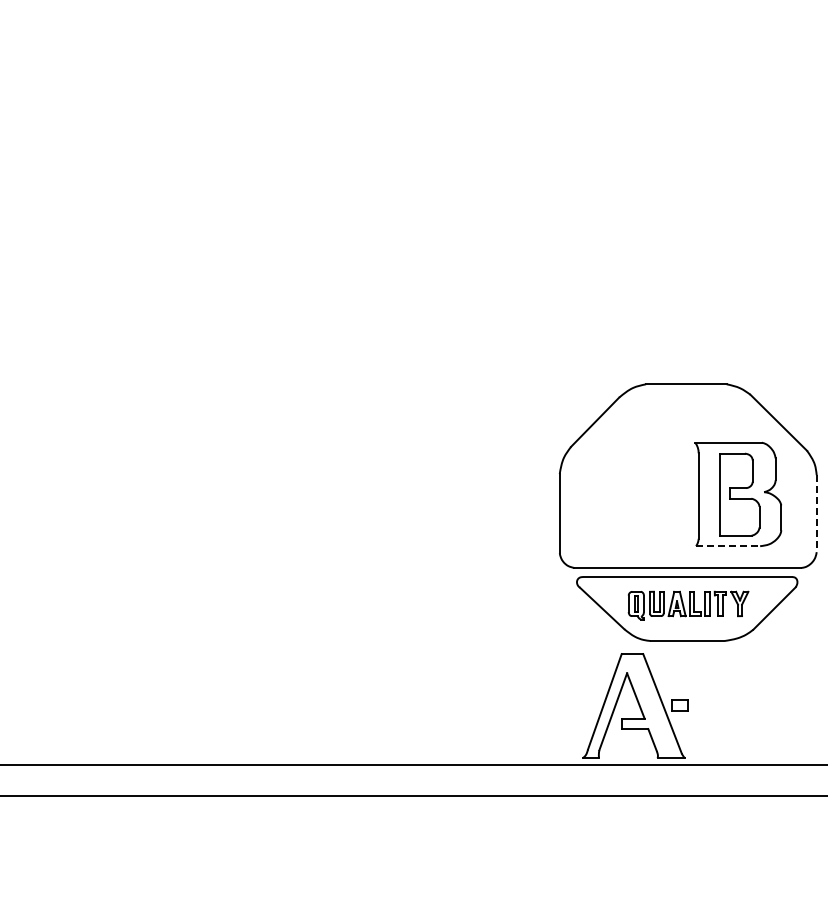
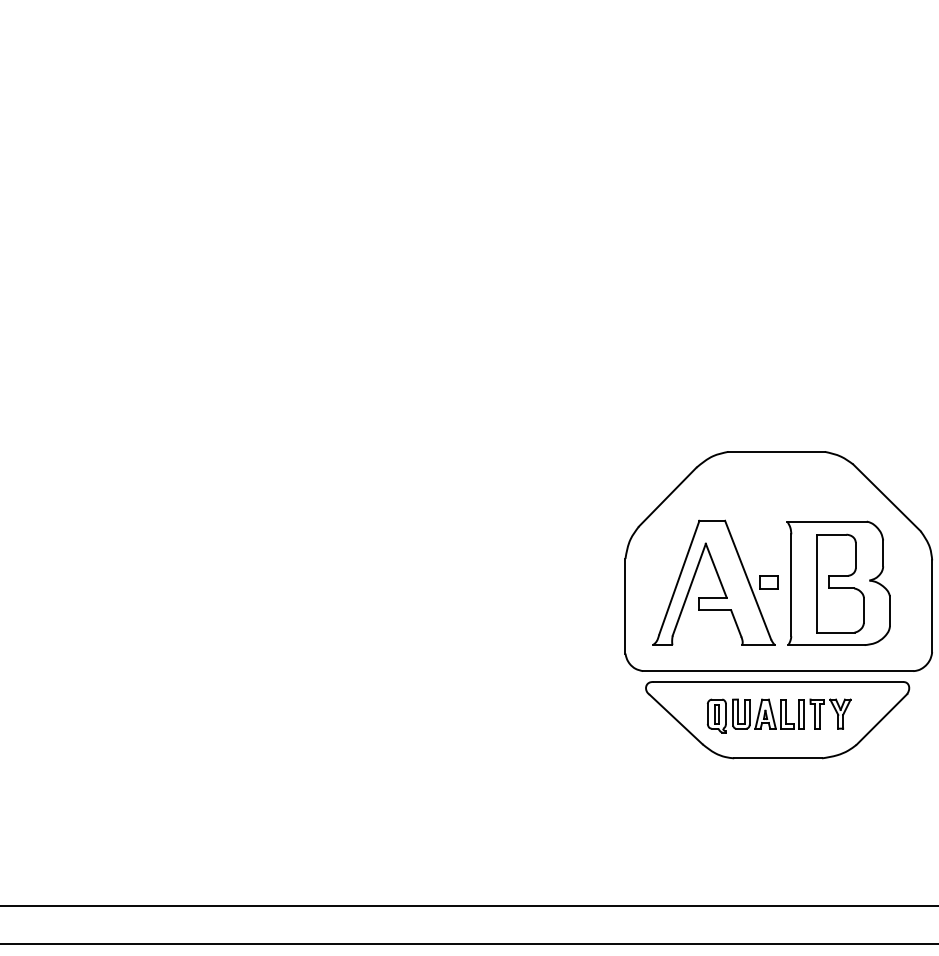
line: (816, 514) -> (931, 607), dashed -> solid
line: (728, 546) -> (826, 645), dashed -> solid
part: (635, 705) -> (715, 582), moved

